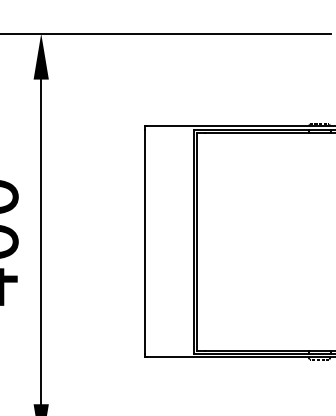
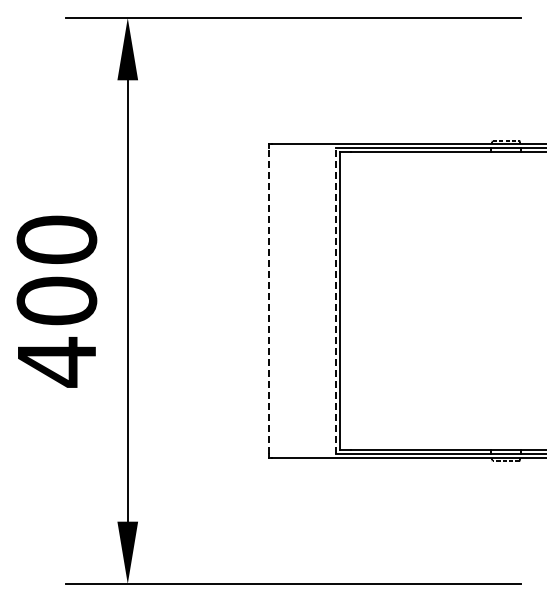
line: (145, 241) -> (269, 300), solid -> dashed
line: (194, 241) -> (335, 300), solid -> dashed

